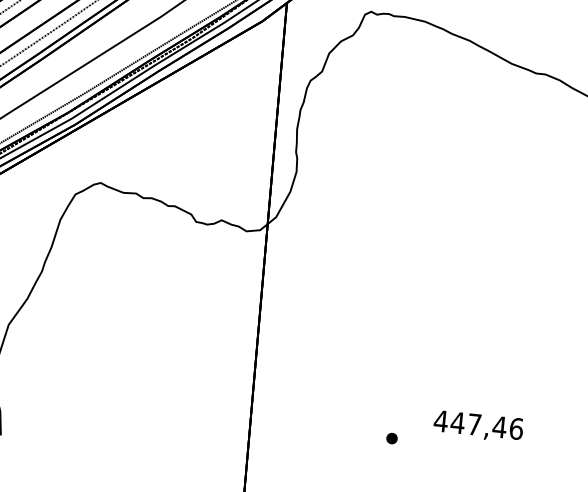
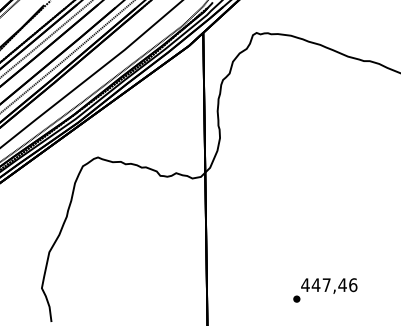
text: (478, 425) -> (329, 285), moved

